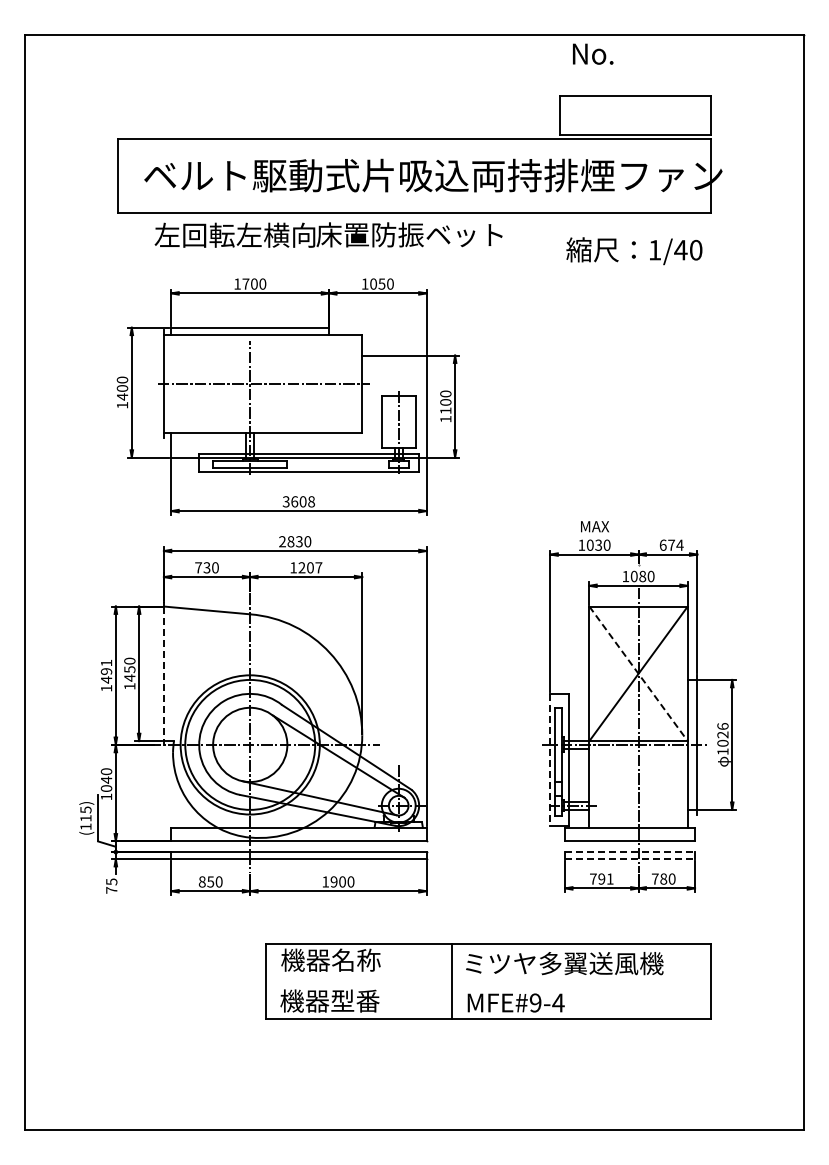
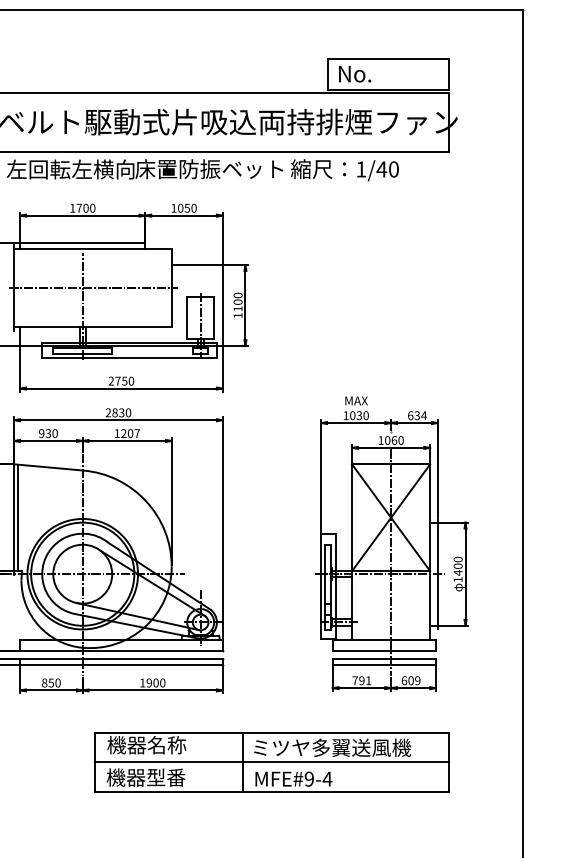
text: (593, 53) -> (355, 73), moved
text: (634, 251) -> (345, 170), moved
text: (298, 501) -> (121, 380), 3608 -> 2750
text: (671, 544) -> (417, 415), 674 -> 634
text: (198, 567) -> (41, 433), 730 -> 930
text: (642, 576) -> (394, 440), 1080 -> 1060
line: (163, 673) -> (13, 517), dashed -> solid
line: (168, 673) -> (17, 517), added
line: (638, 674) -> (391, 518), dashed -> solid
text: (722, 735) -> (457, 566), 1026 -> 1400
line: (550, 760) -> (321, 586), dashed -> solid
line: (630, 852) -> (384, 659), dashed -> solid
line: (630, 859) -> (384, 665), dashed -> solid
text: (663, 878) -> (410, 680), 780 -> 609
line: (488, 981) -> (271, 762), added

